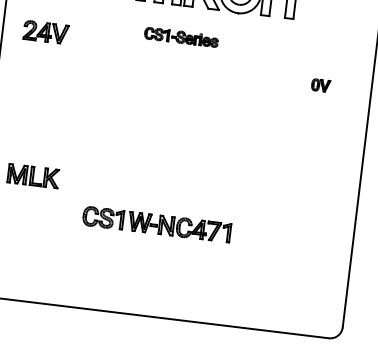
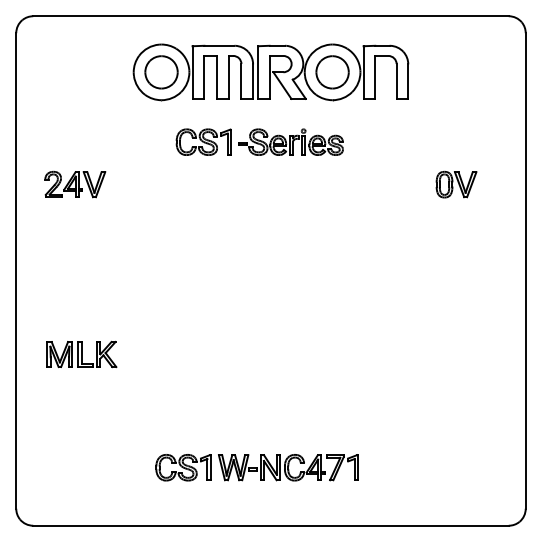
part: (46, 32) -> (75, 184), moved
part: (181, 36) -> (259, 141), size x1.67
part: (320, 85) -> (456, 184), size x1.67
part: (156, 224) -> (256, 467), moved

